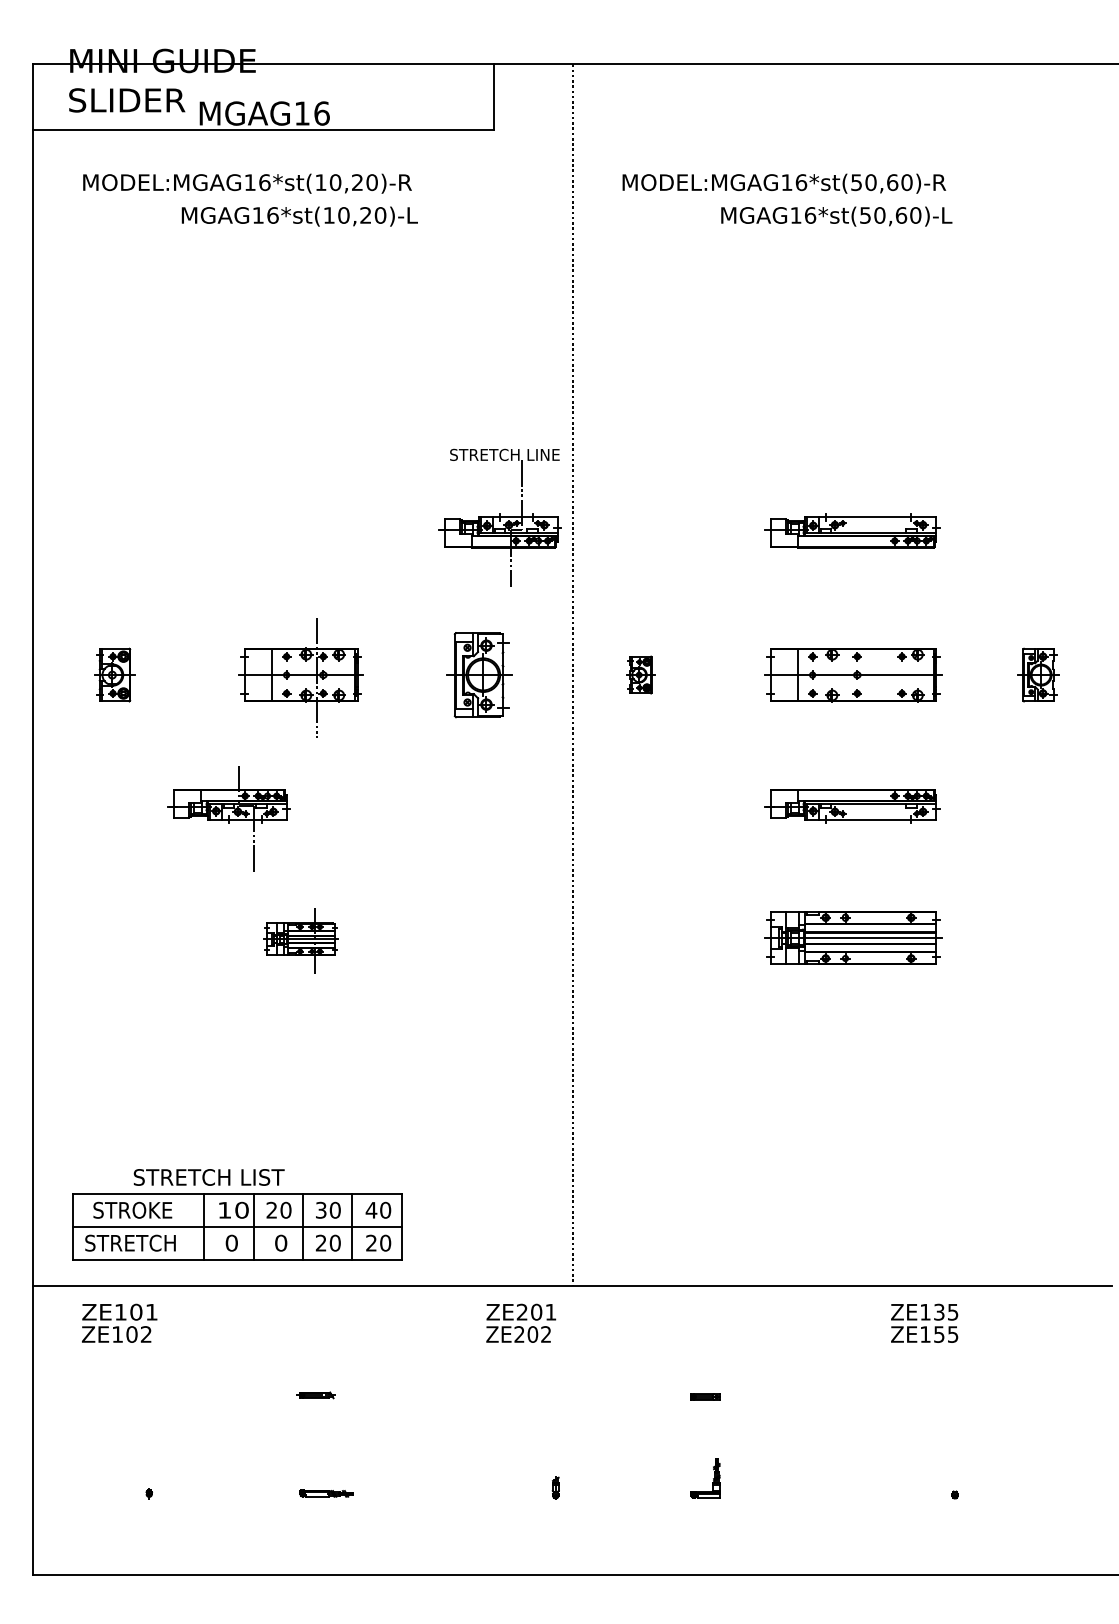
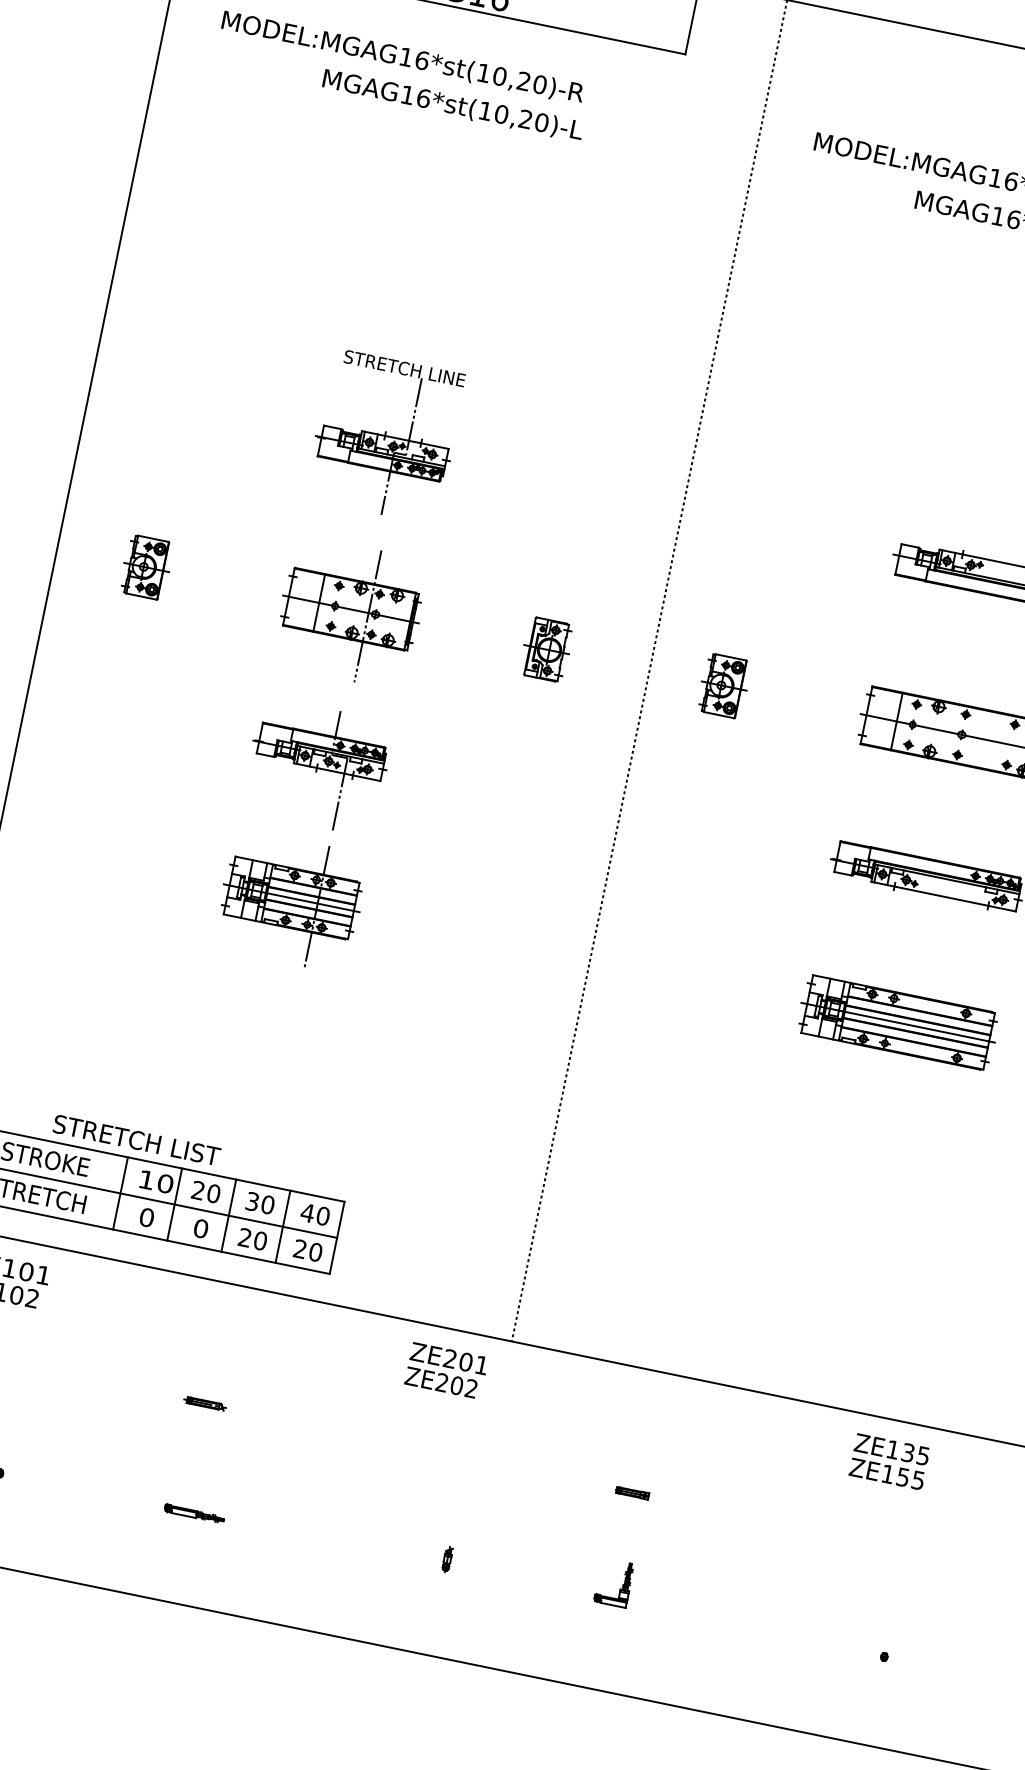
part: (499, 517) -> (384, 436), moved
part: (479, 674) -> (547, 649), size x0.62
part: (640, 674) -> (723, 685), size x1.43
part: (228, 818) -> (316, 766), moved
part: (300, 940) -> (290, 900), size x1.67

